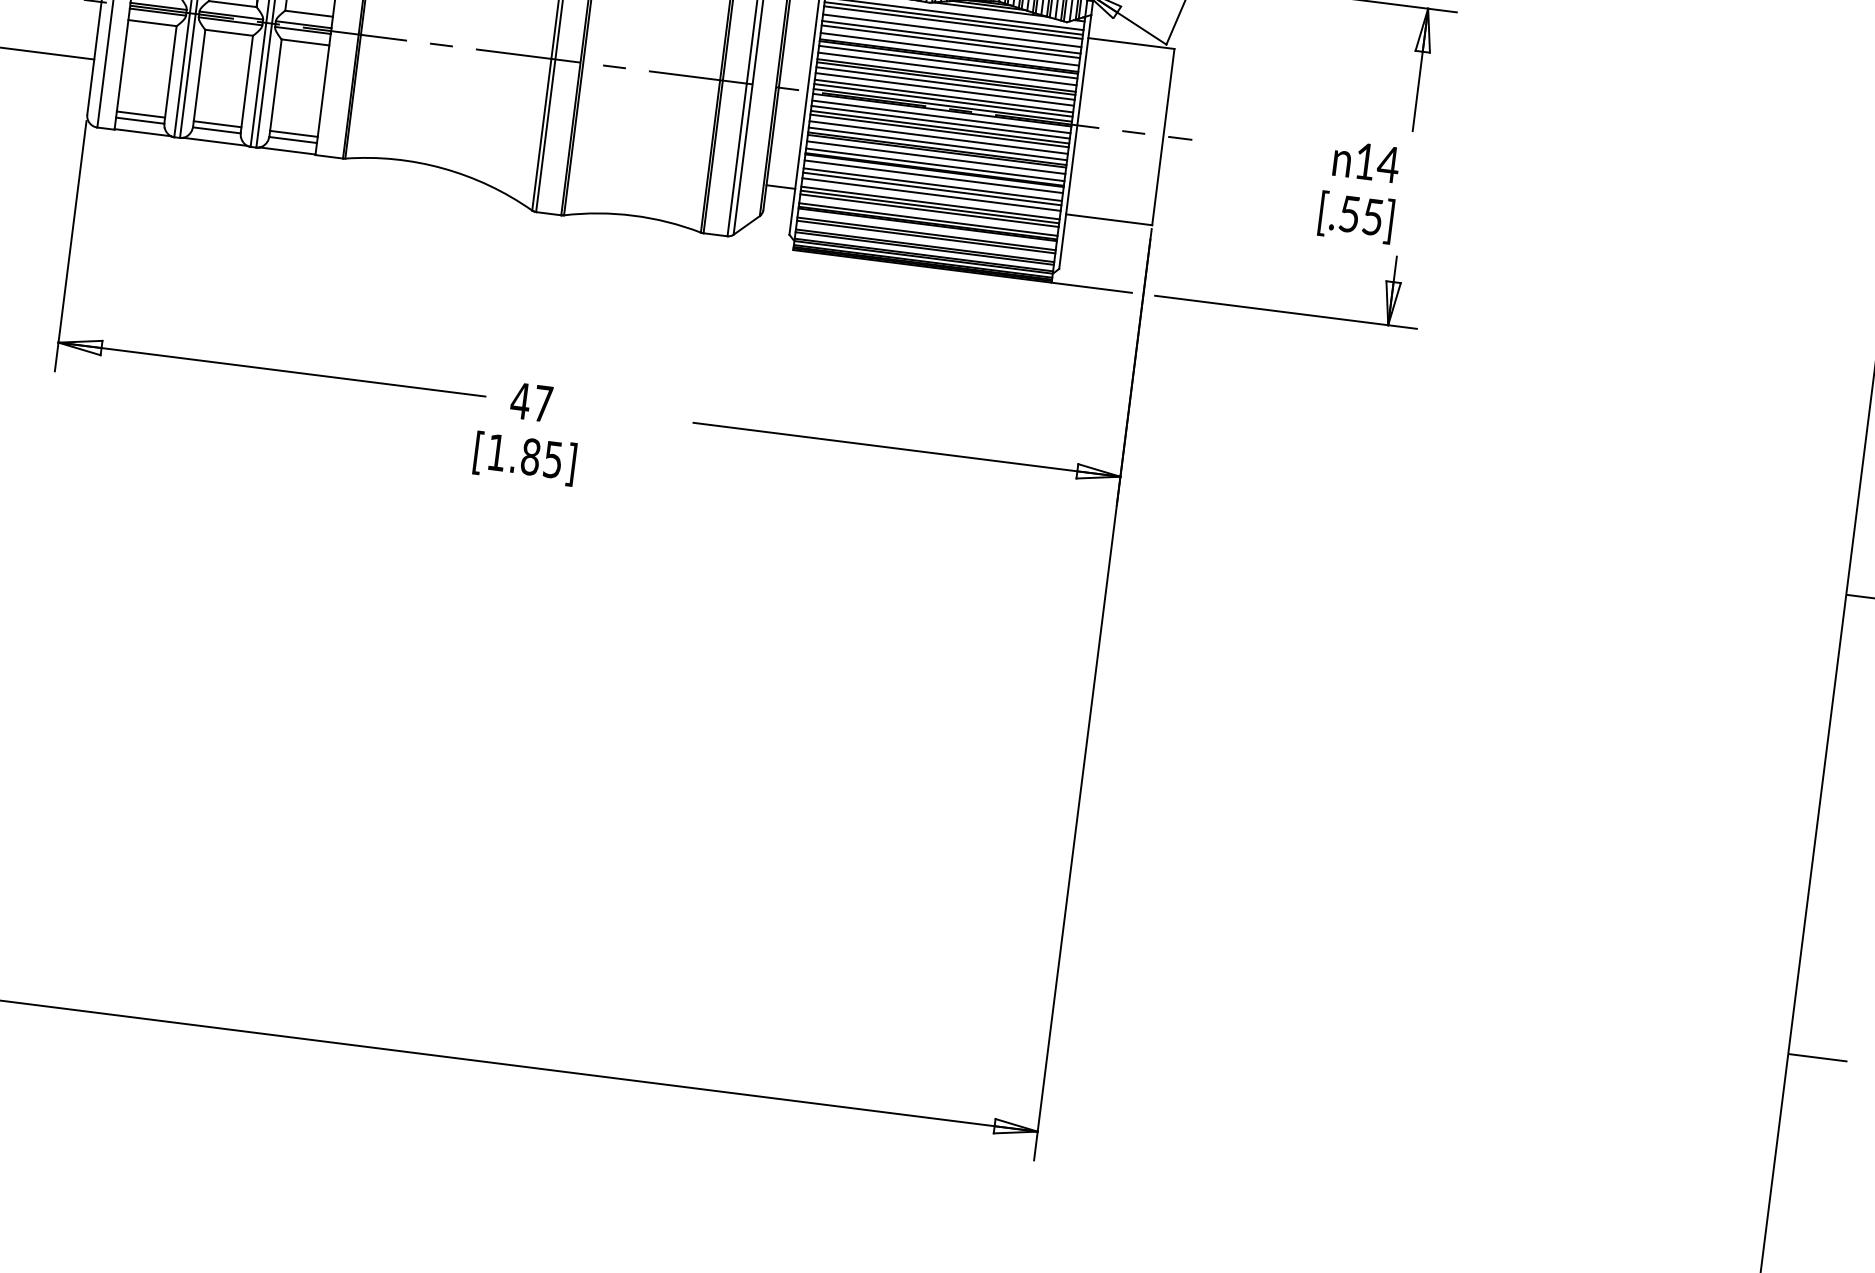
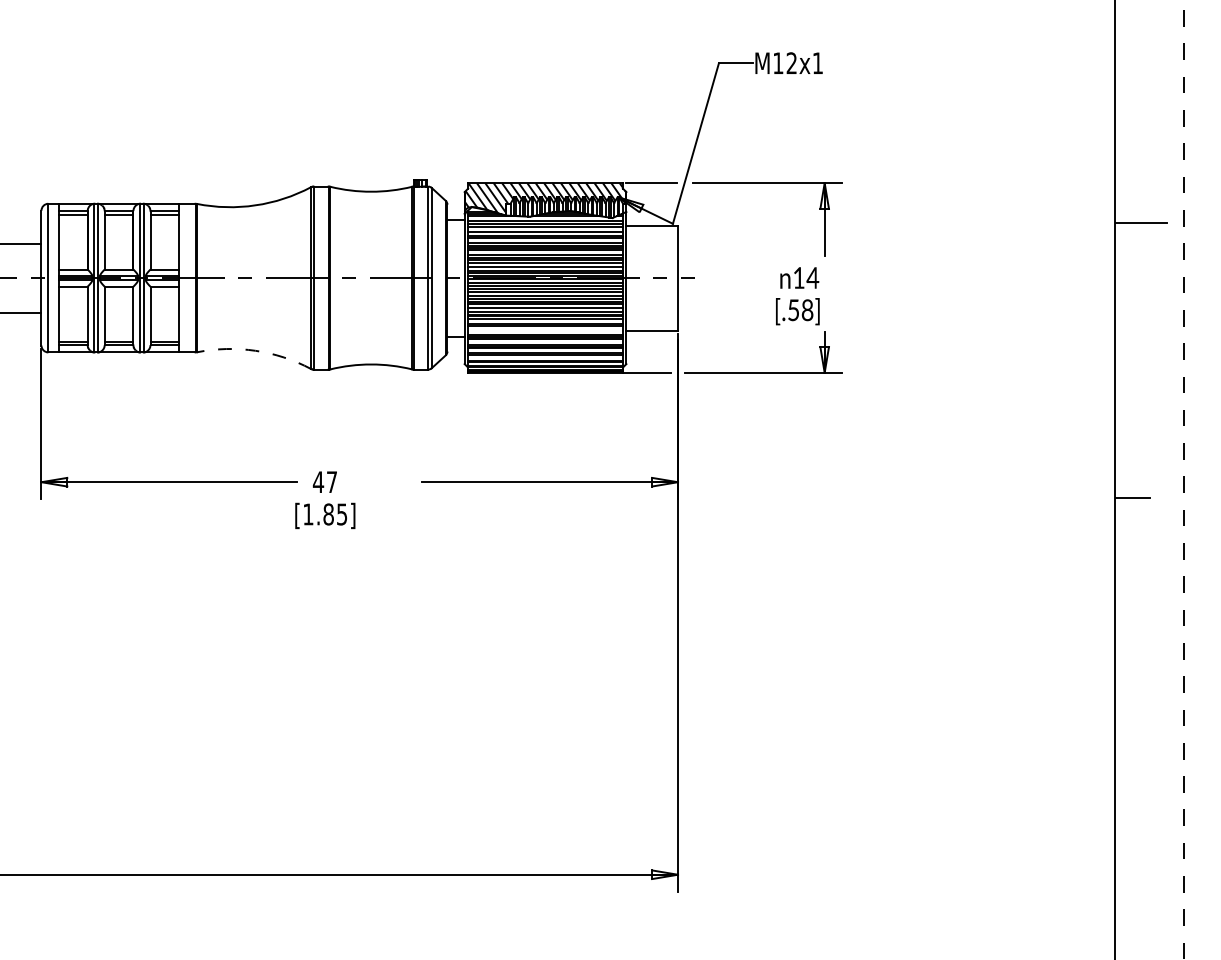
arc: (443, 167) -> (255, 350), solid -> dashed
line: (931, 194) -> (545, 329), removed
text: (1372, 217) -> (807, 310), [.55] -> [.58]
line: (1817, 1058) -> (1132, 773), removed

